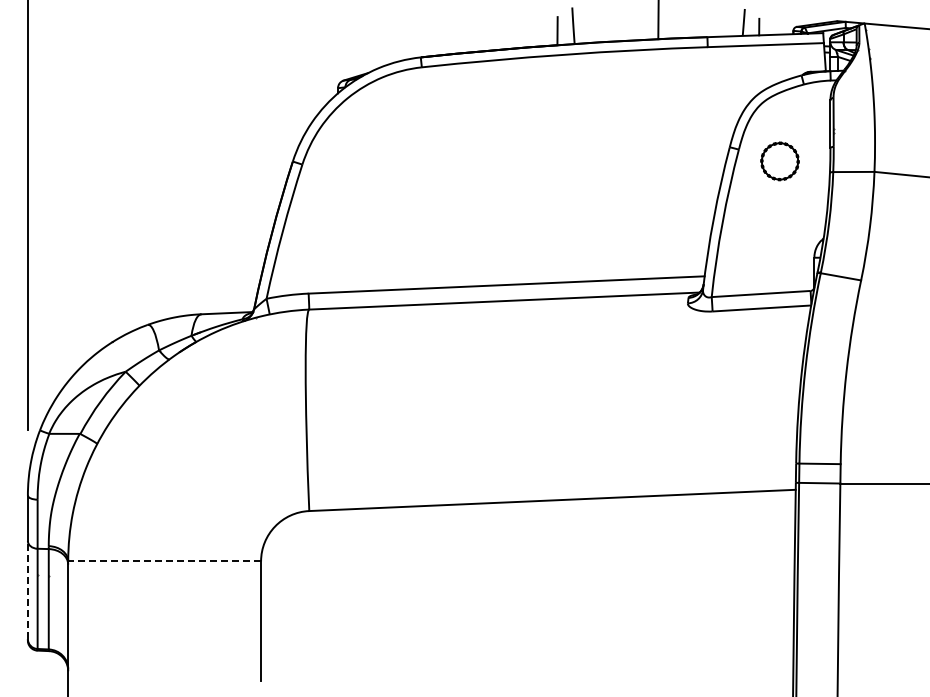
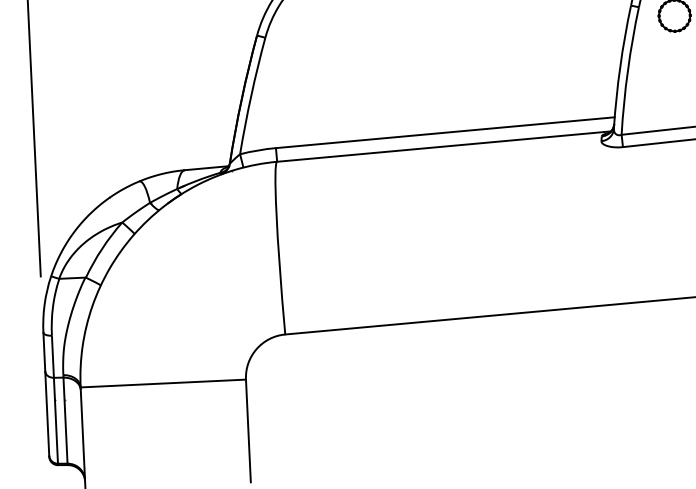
line: (164, 561) -> (163, 383), dashed -> solid
line: (27, 589) -> (46, 413), dashed -> solid

